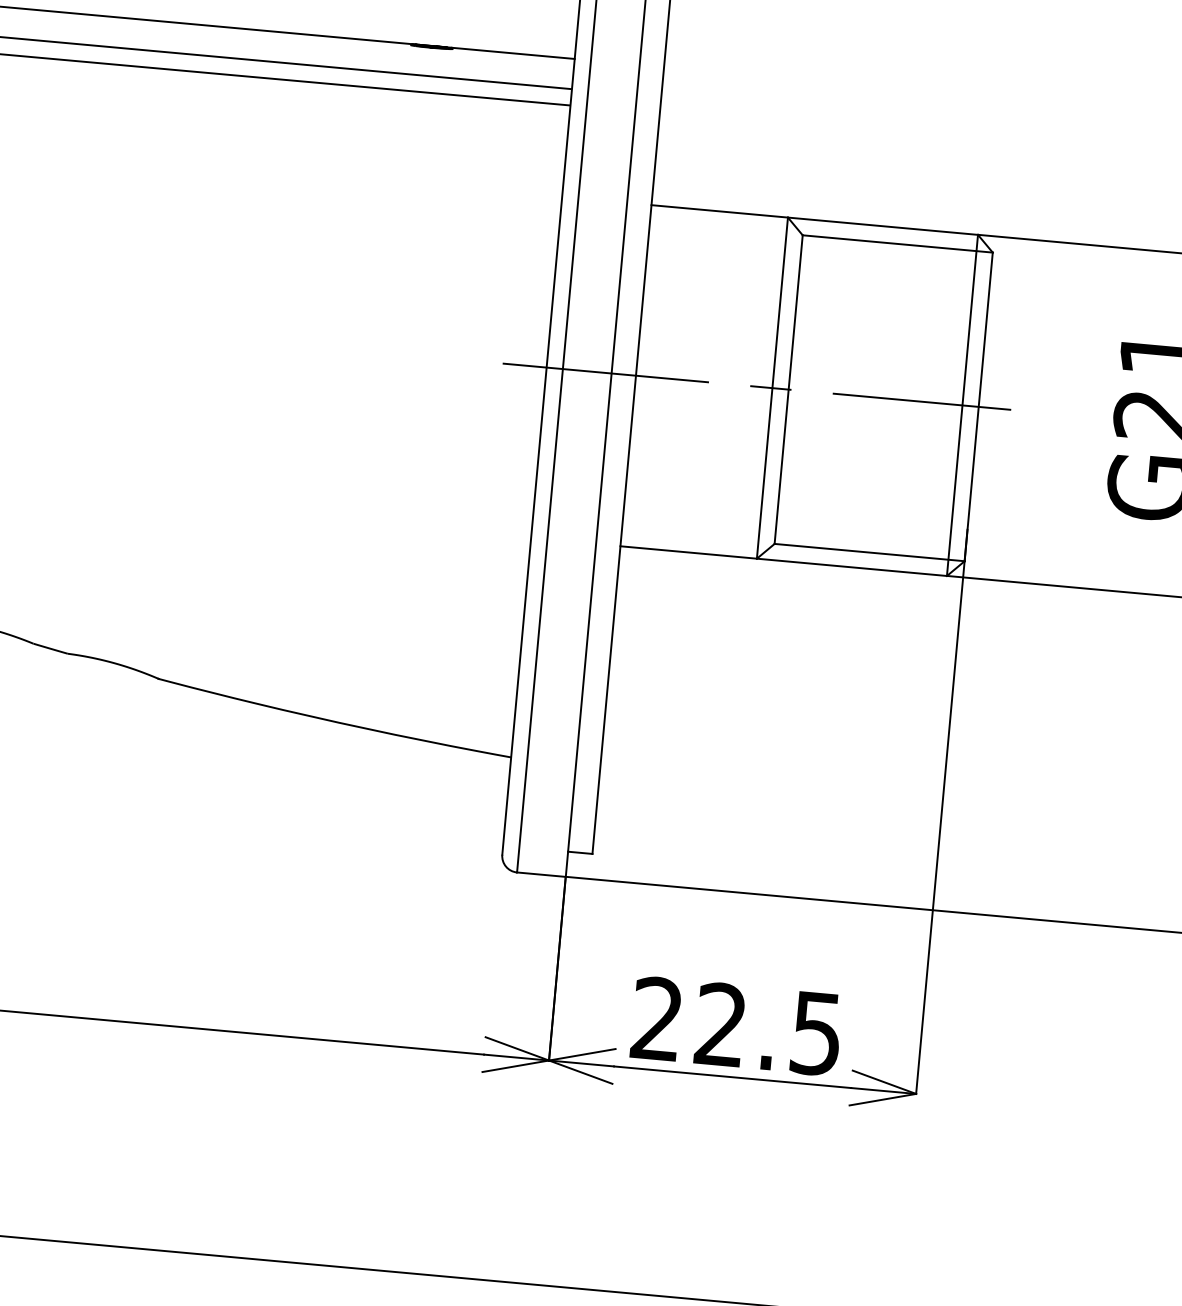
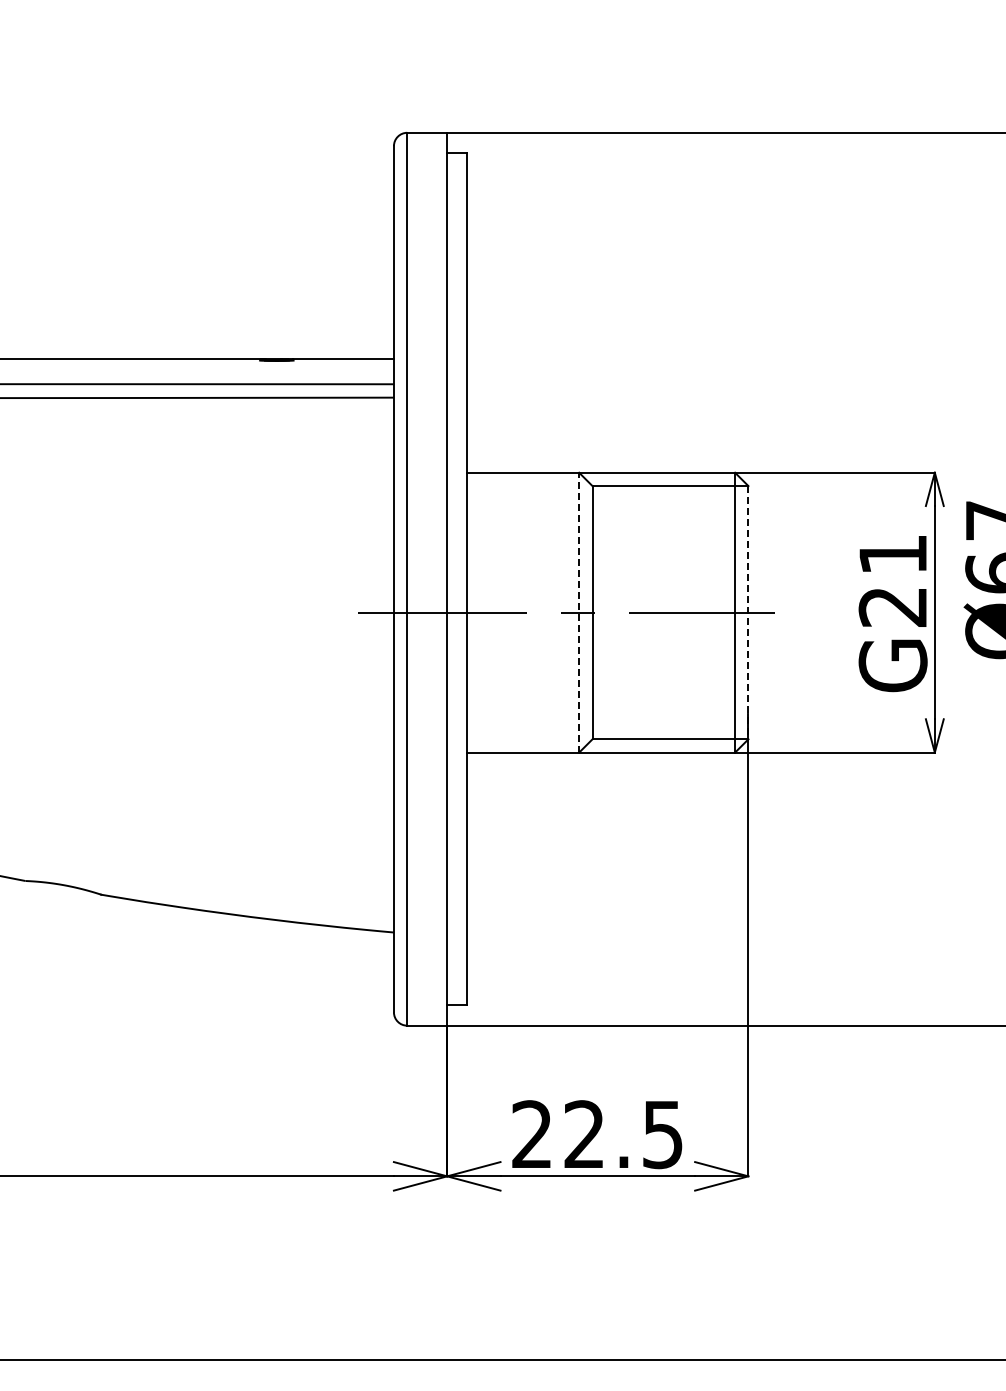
line: (772, 387) -> (579, 612), solid -> dashed
line: (978, 406) -> (748, 612), solid -> dashed

